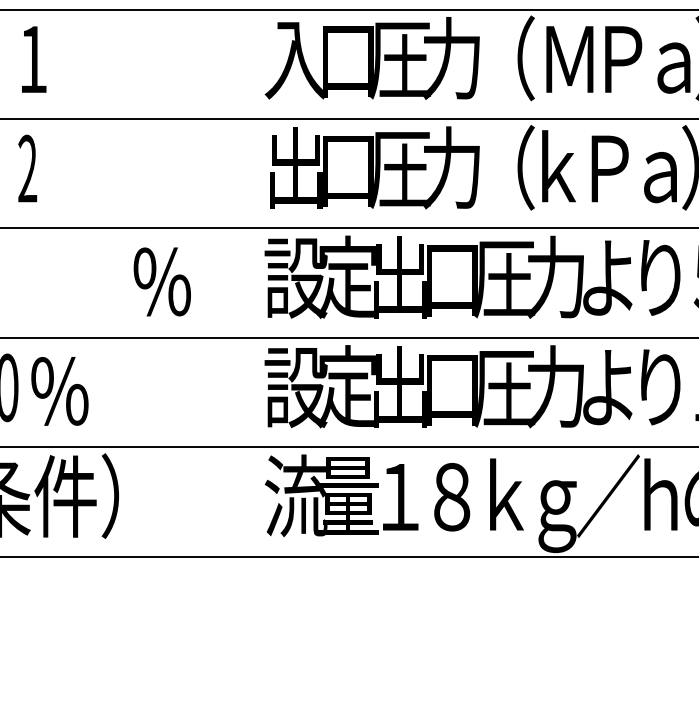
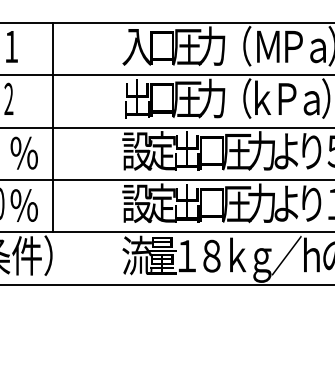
line: (120, 228) -> (53, 127), added
text: (160, 280) -> (23, 152), moved

